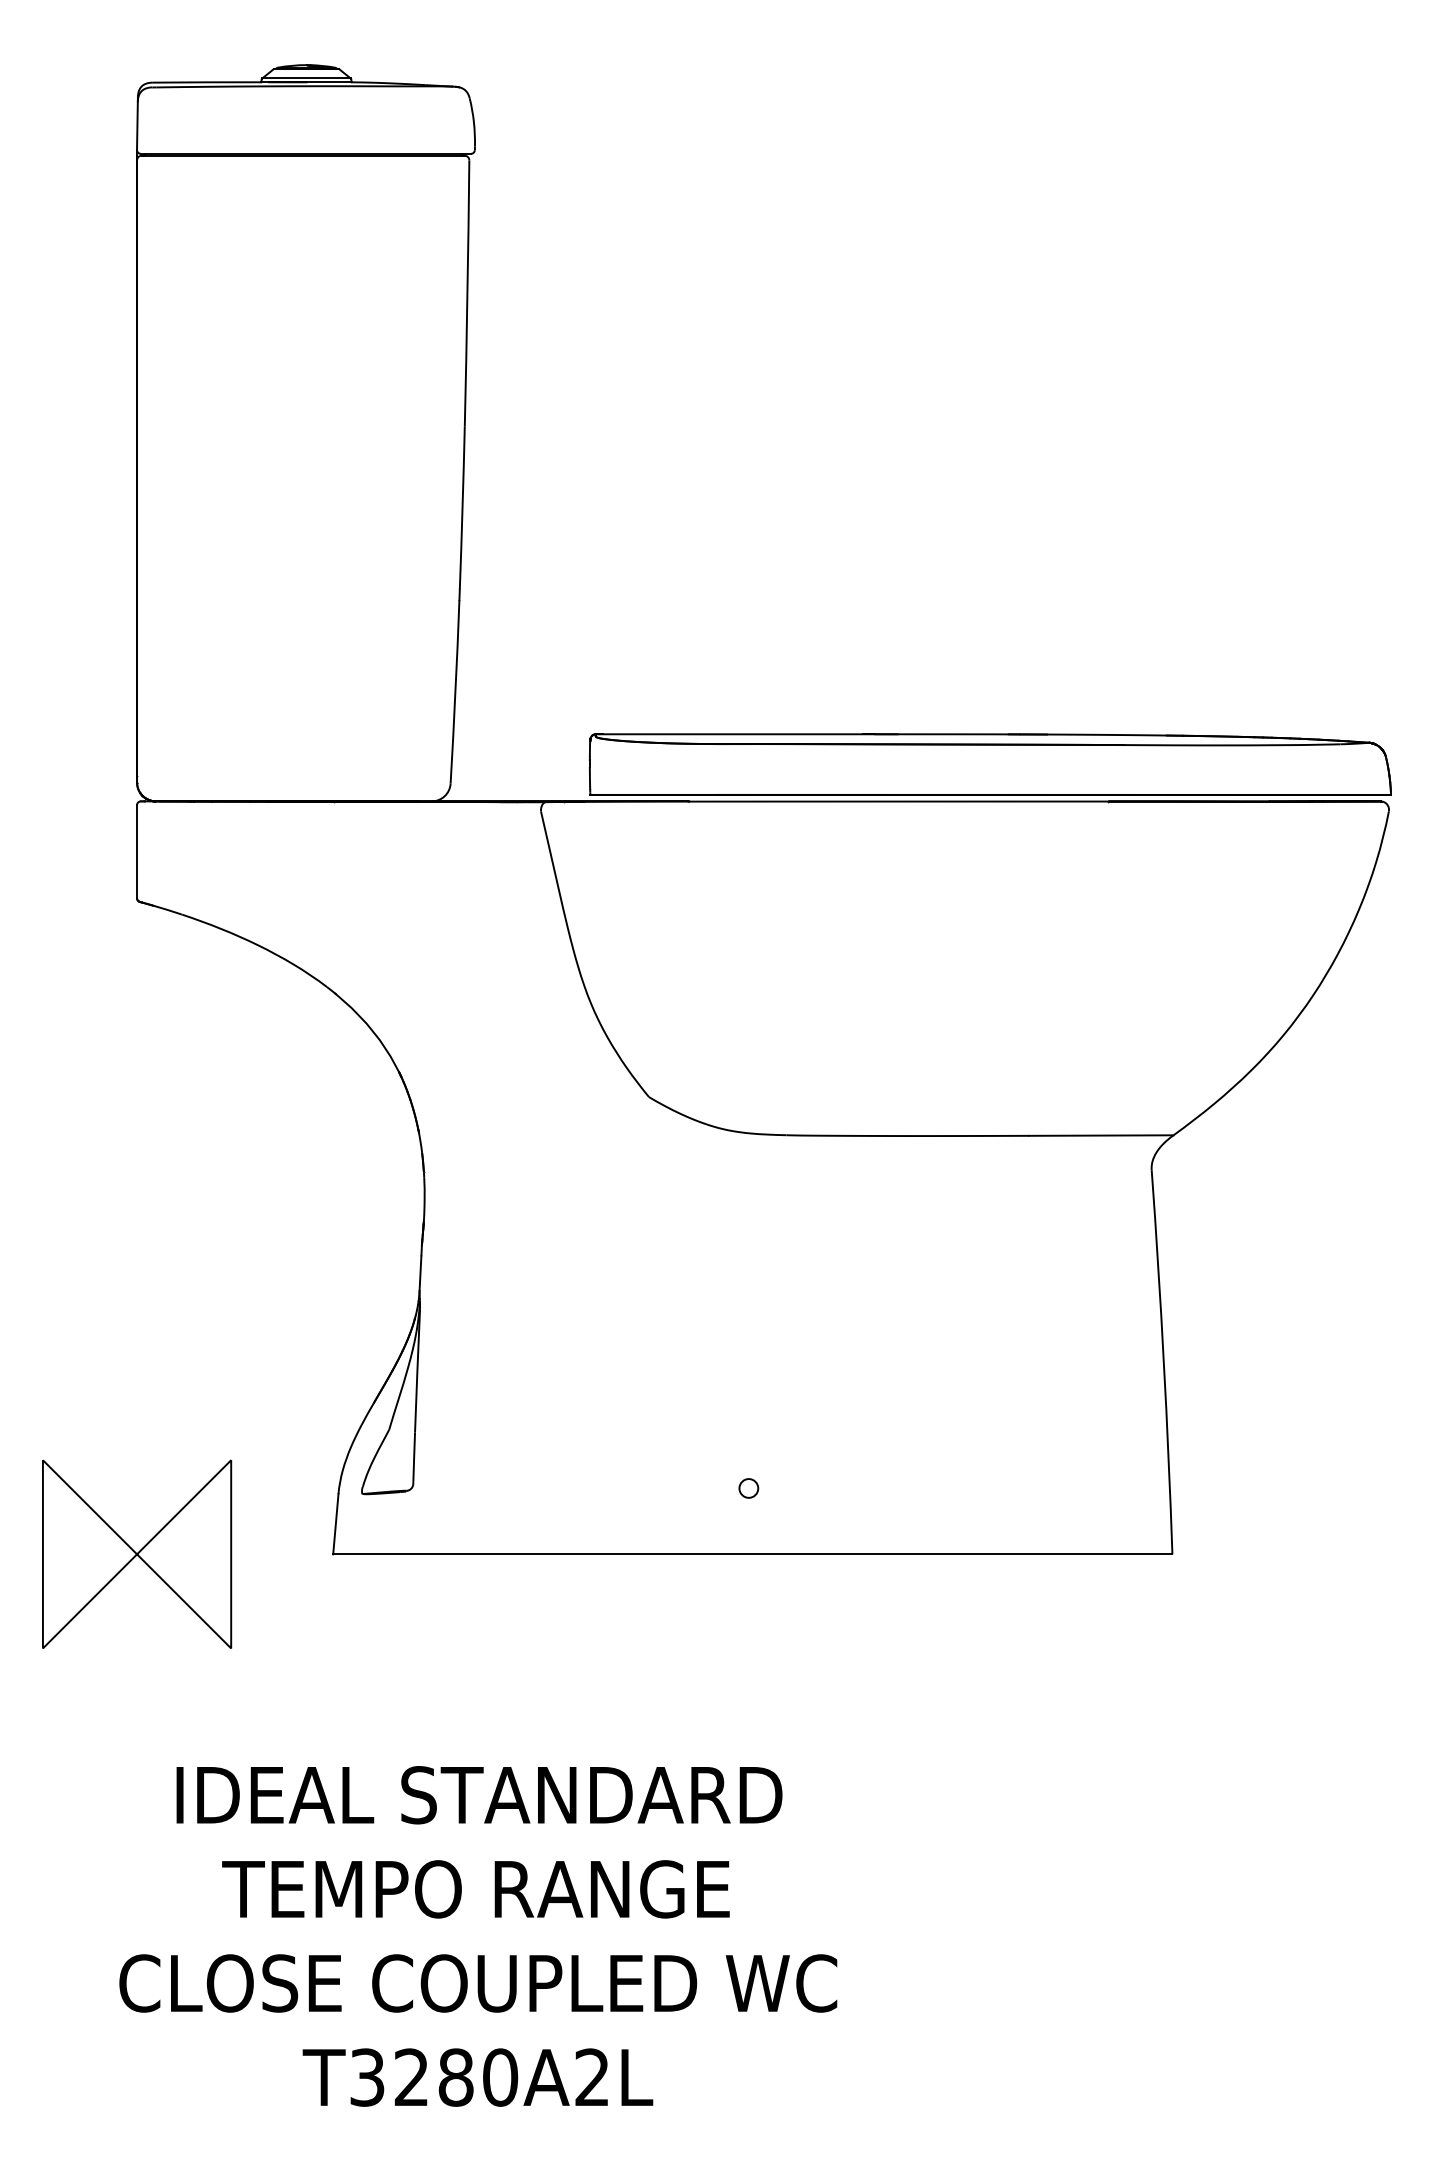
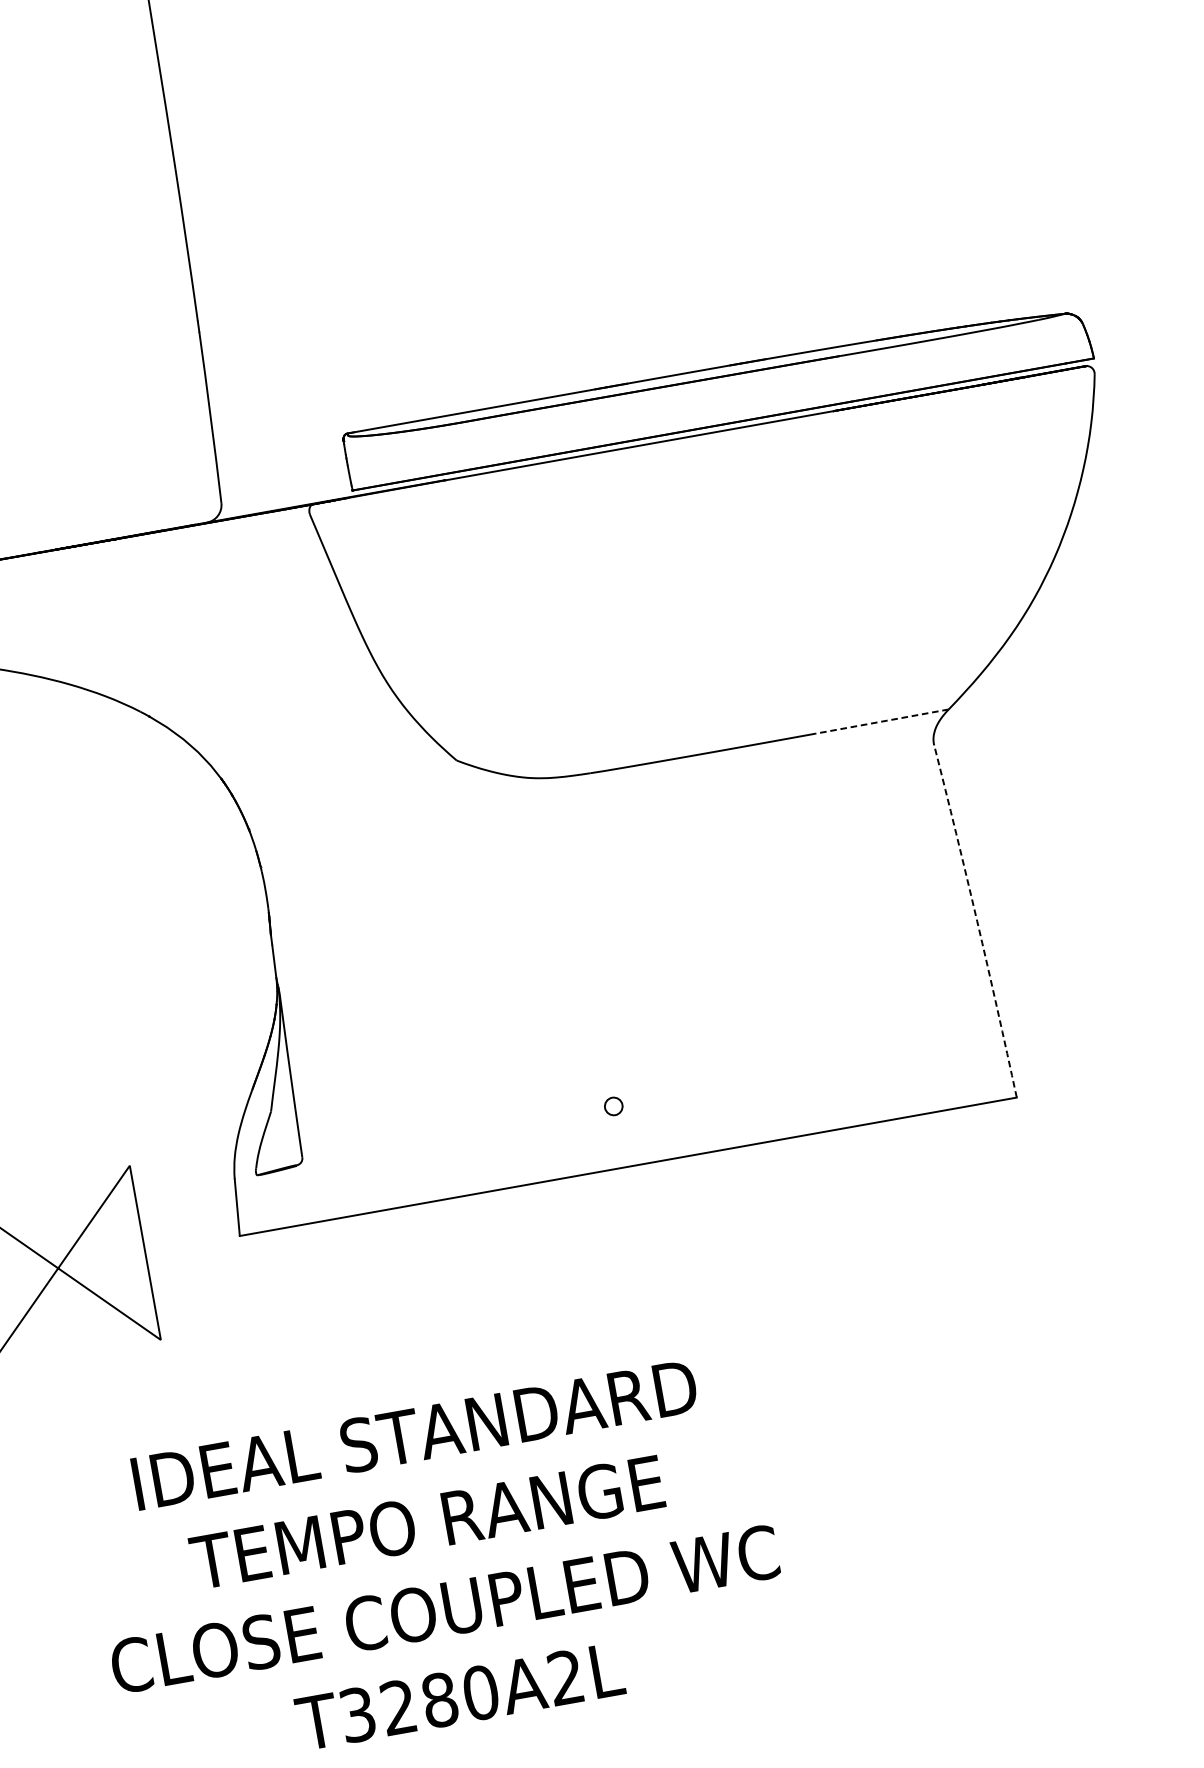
line: (1100, 1135) -> (881, 721), solid -> dashed
arc: (1163, 1362) -> (976, 921), solid -> dashed

